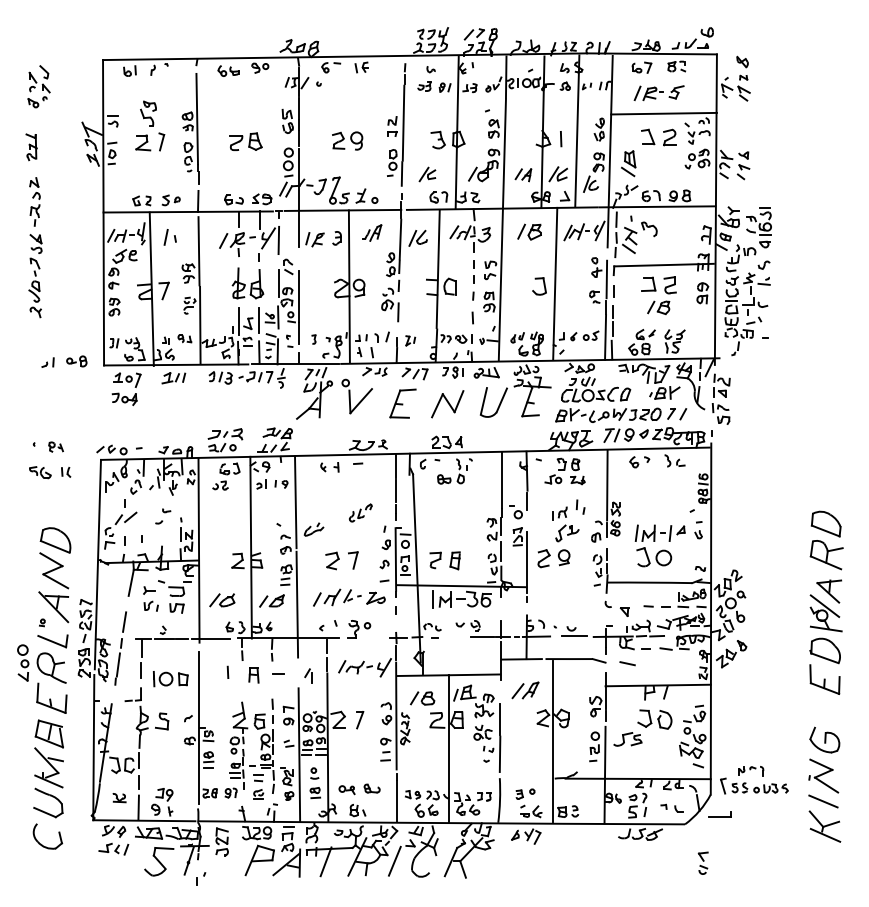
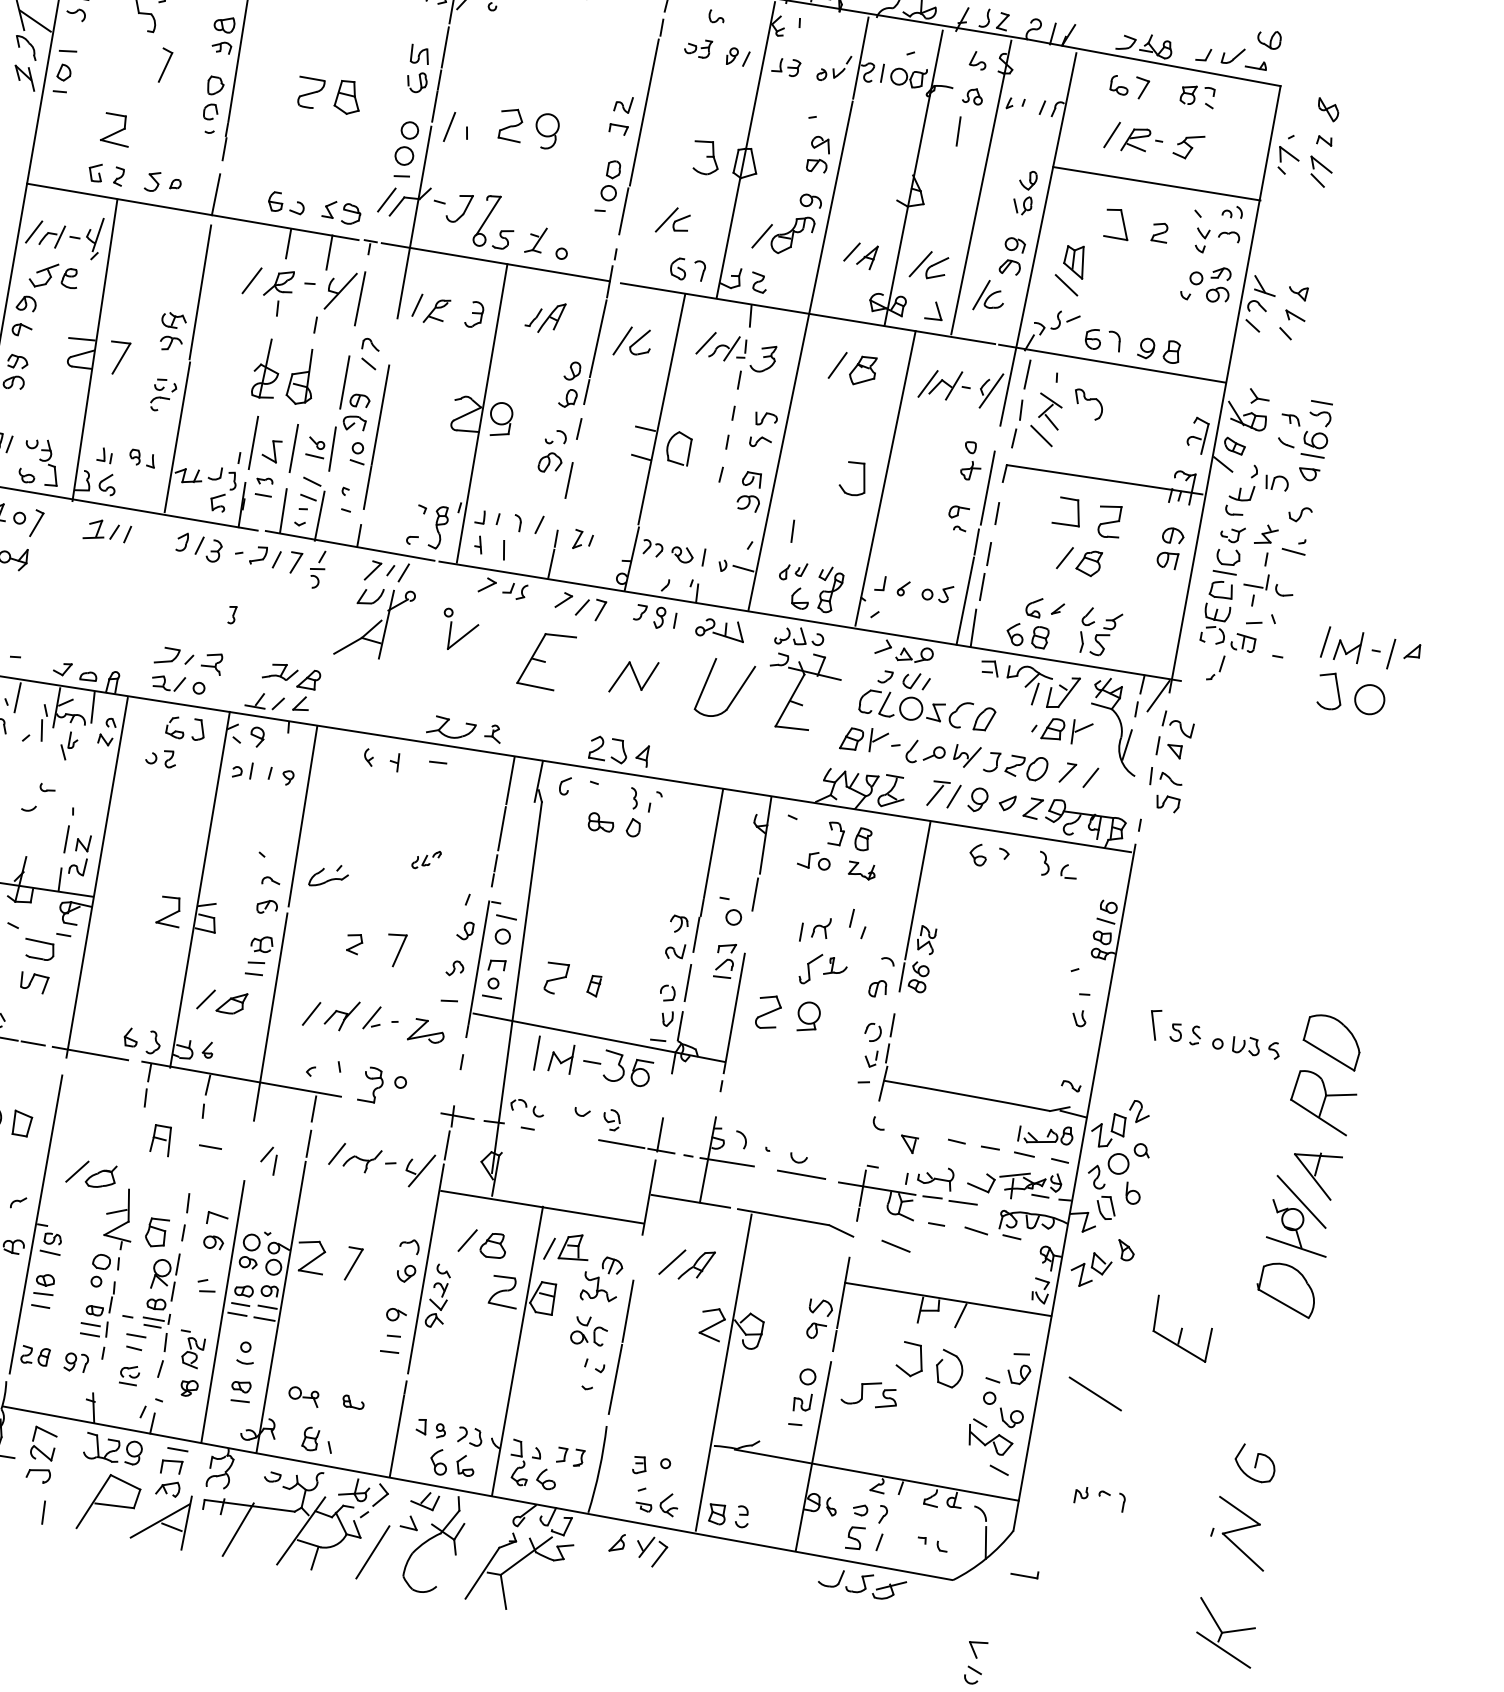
part: (669, 137) -> (1159, 232), size x0.6
line: (561, 139) -> (959, 132), moved
part: (143, 142) -> (117, 129), moved
part: (169, 237) -> (455, 128), moved
line: (472, 317) -> (792, 530), moved
part: (313, 339) -> (231, 614), moved
part: (356, 396) -> (458, 630), size x0.6
part: (447, 404) -> (633, 677), size x0.7
part: (360, 512) -> (425, 858), size x0.6
part: (659, 545) -> (1365, 673), moved
part: (332, 560) -> (354, 942), size x0.6
part: (454, 560) -> (593, 984), size x0.6
part: (222, 600) -> (92, 1174), moved
line: (227, 671) -> (42, 1510), moved
part: (824, 679) -> (1181, 1328), moved
part: (824, 739) -> (1254, 1462), size x0.7
part: (754, 785) -> (1215, 1034), moved
part: (371, 788) -> (352, 1401), size x0.7
line: (823, 801) -> (1095, 1393), moved
part: (671, 807) -> (932, 1542), size x0.7
part: (719, 814) -> (1023, 1572), size x0.6

